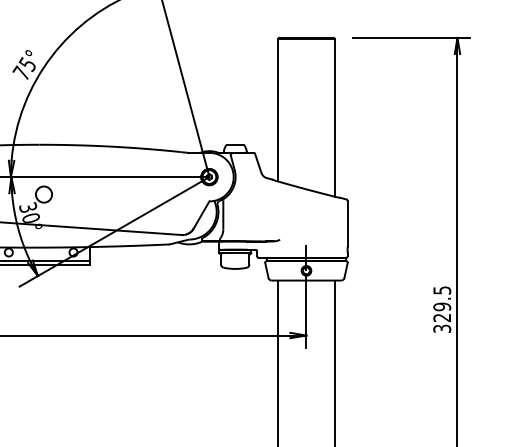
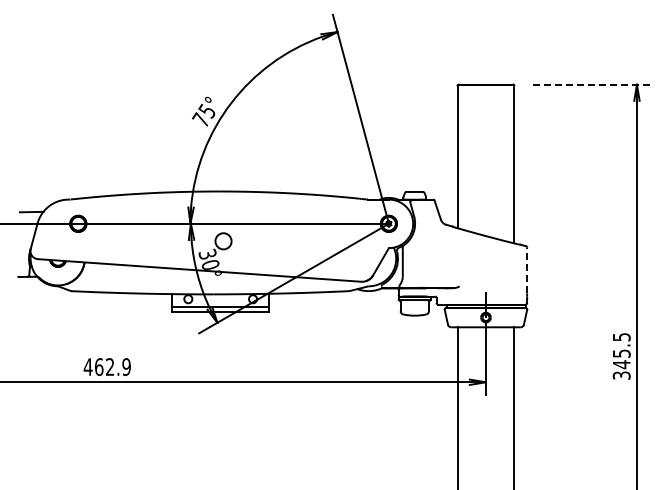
line: (412, 37) -> (591, 84), solid -> dashed
line: (348, 223) -> (527, 270), solid -> dashed
text: (442, 312) -> (621, 359), 329.5 -> 345.5

